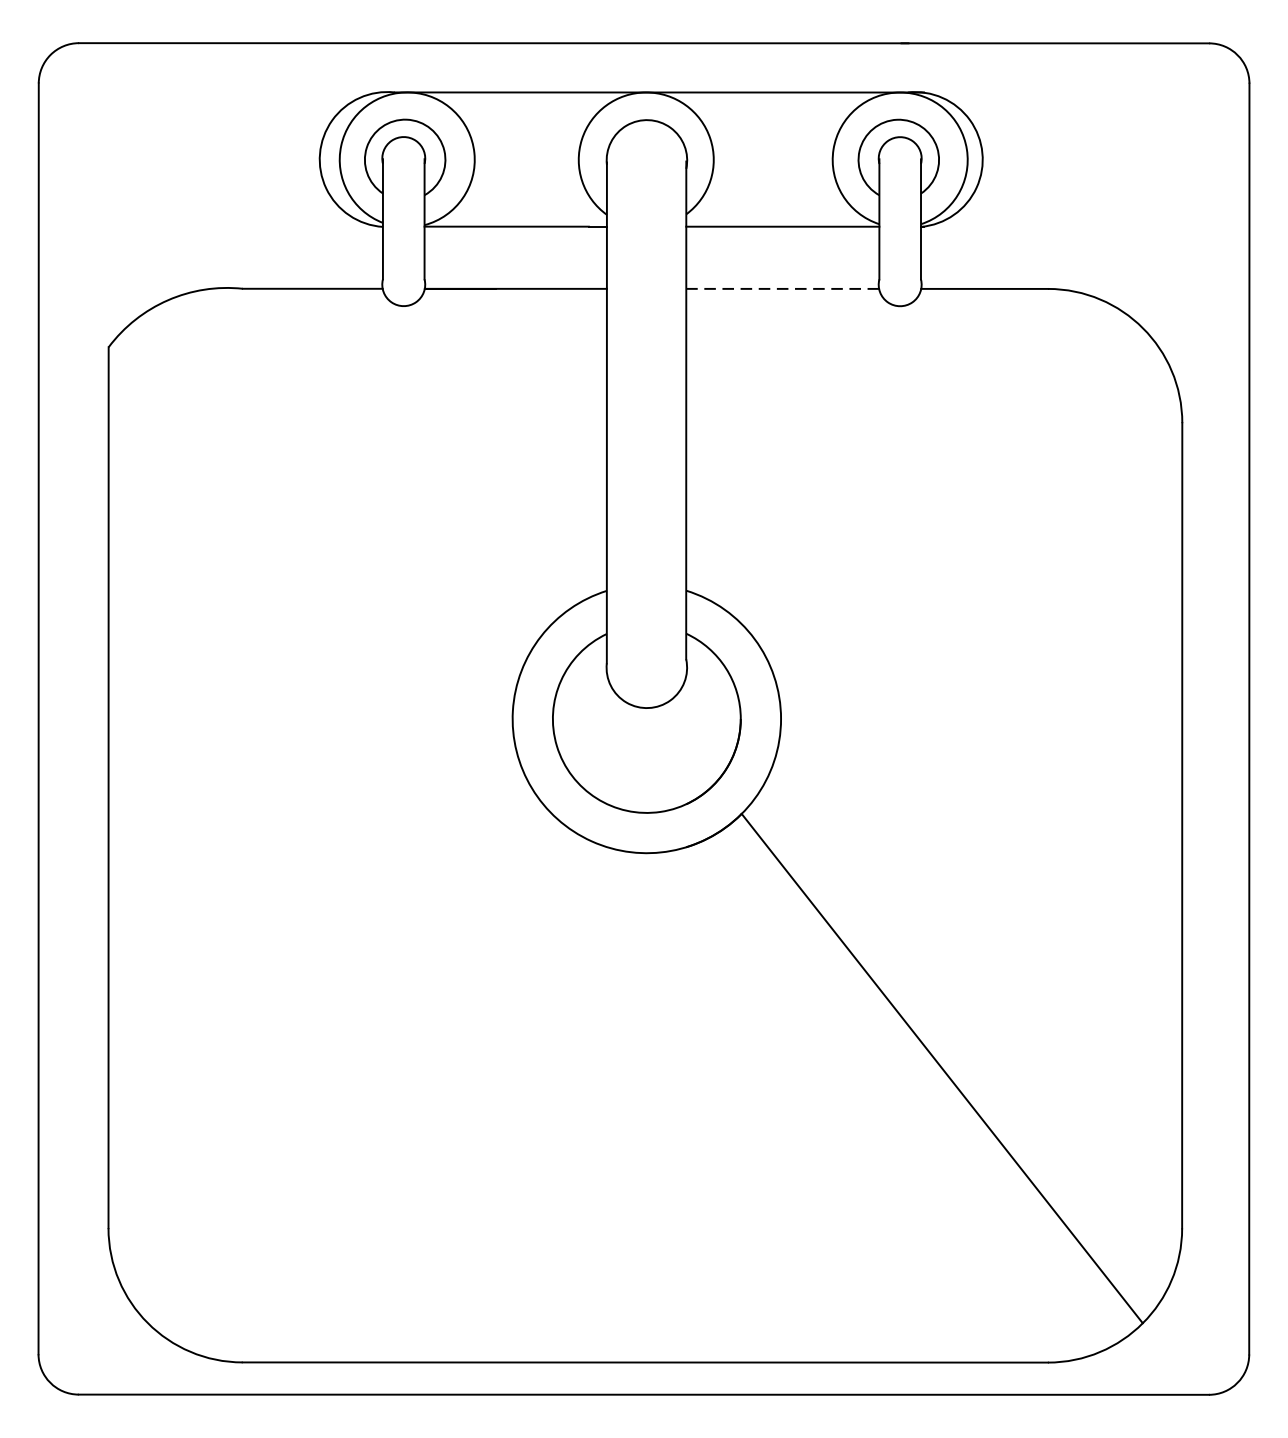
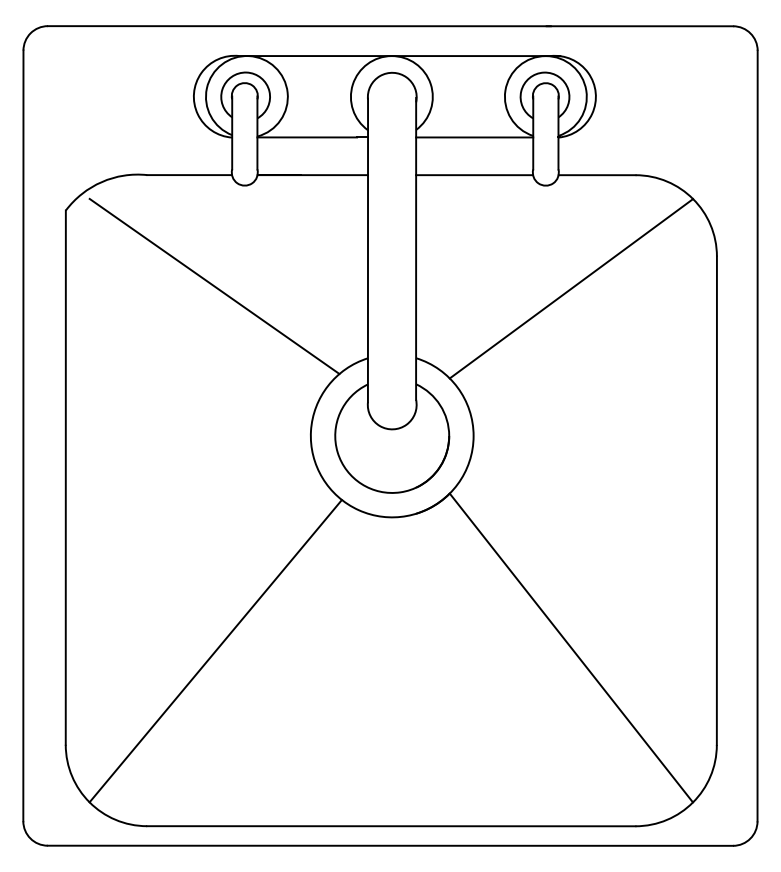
line: (782, 289) -> (474, 175), dashed -> solid
line: (353, 472) -> (214, 286), added
line: (942, 475) -> (571, 288), added
line: (355, 1074) -> (215, 651), added

